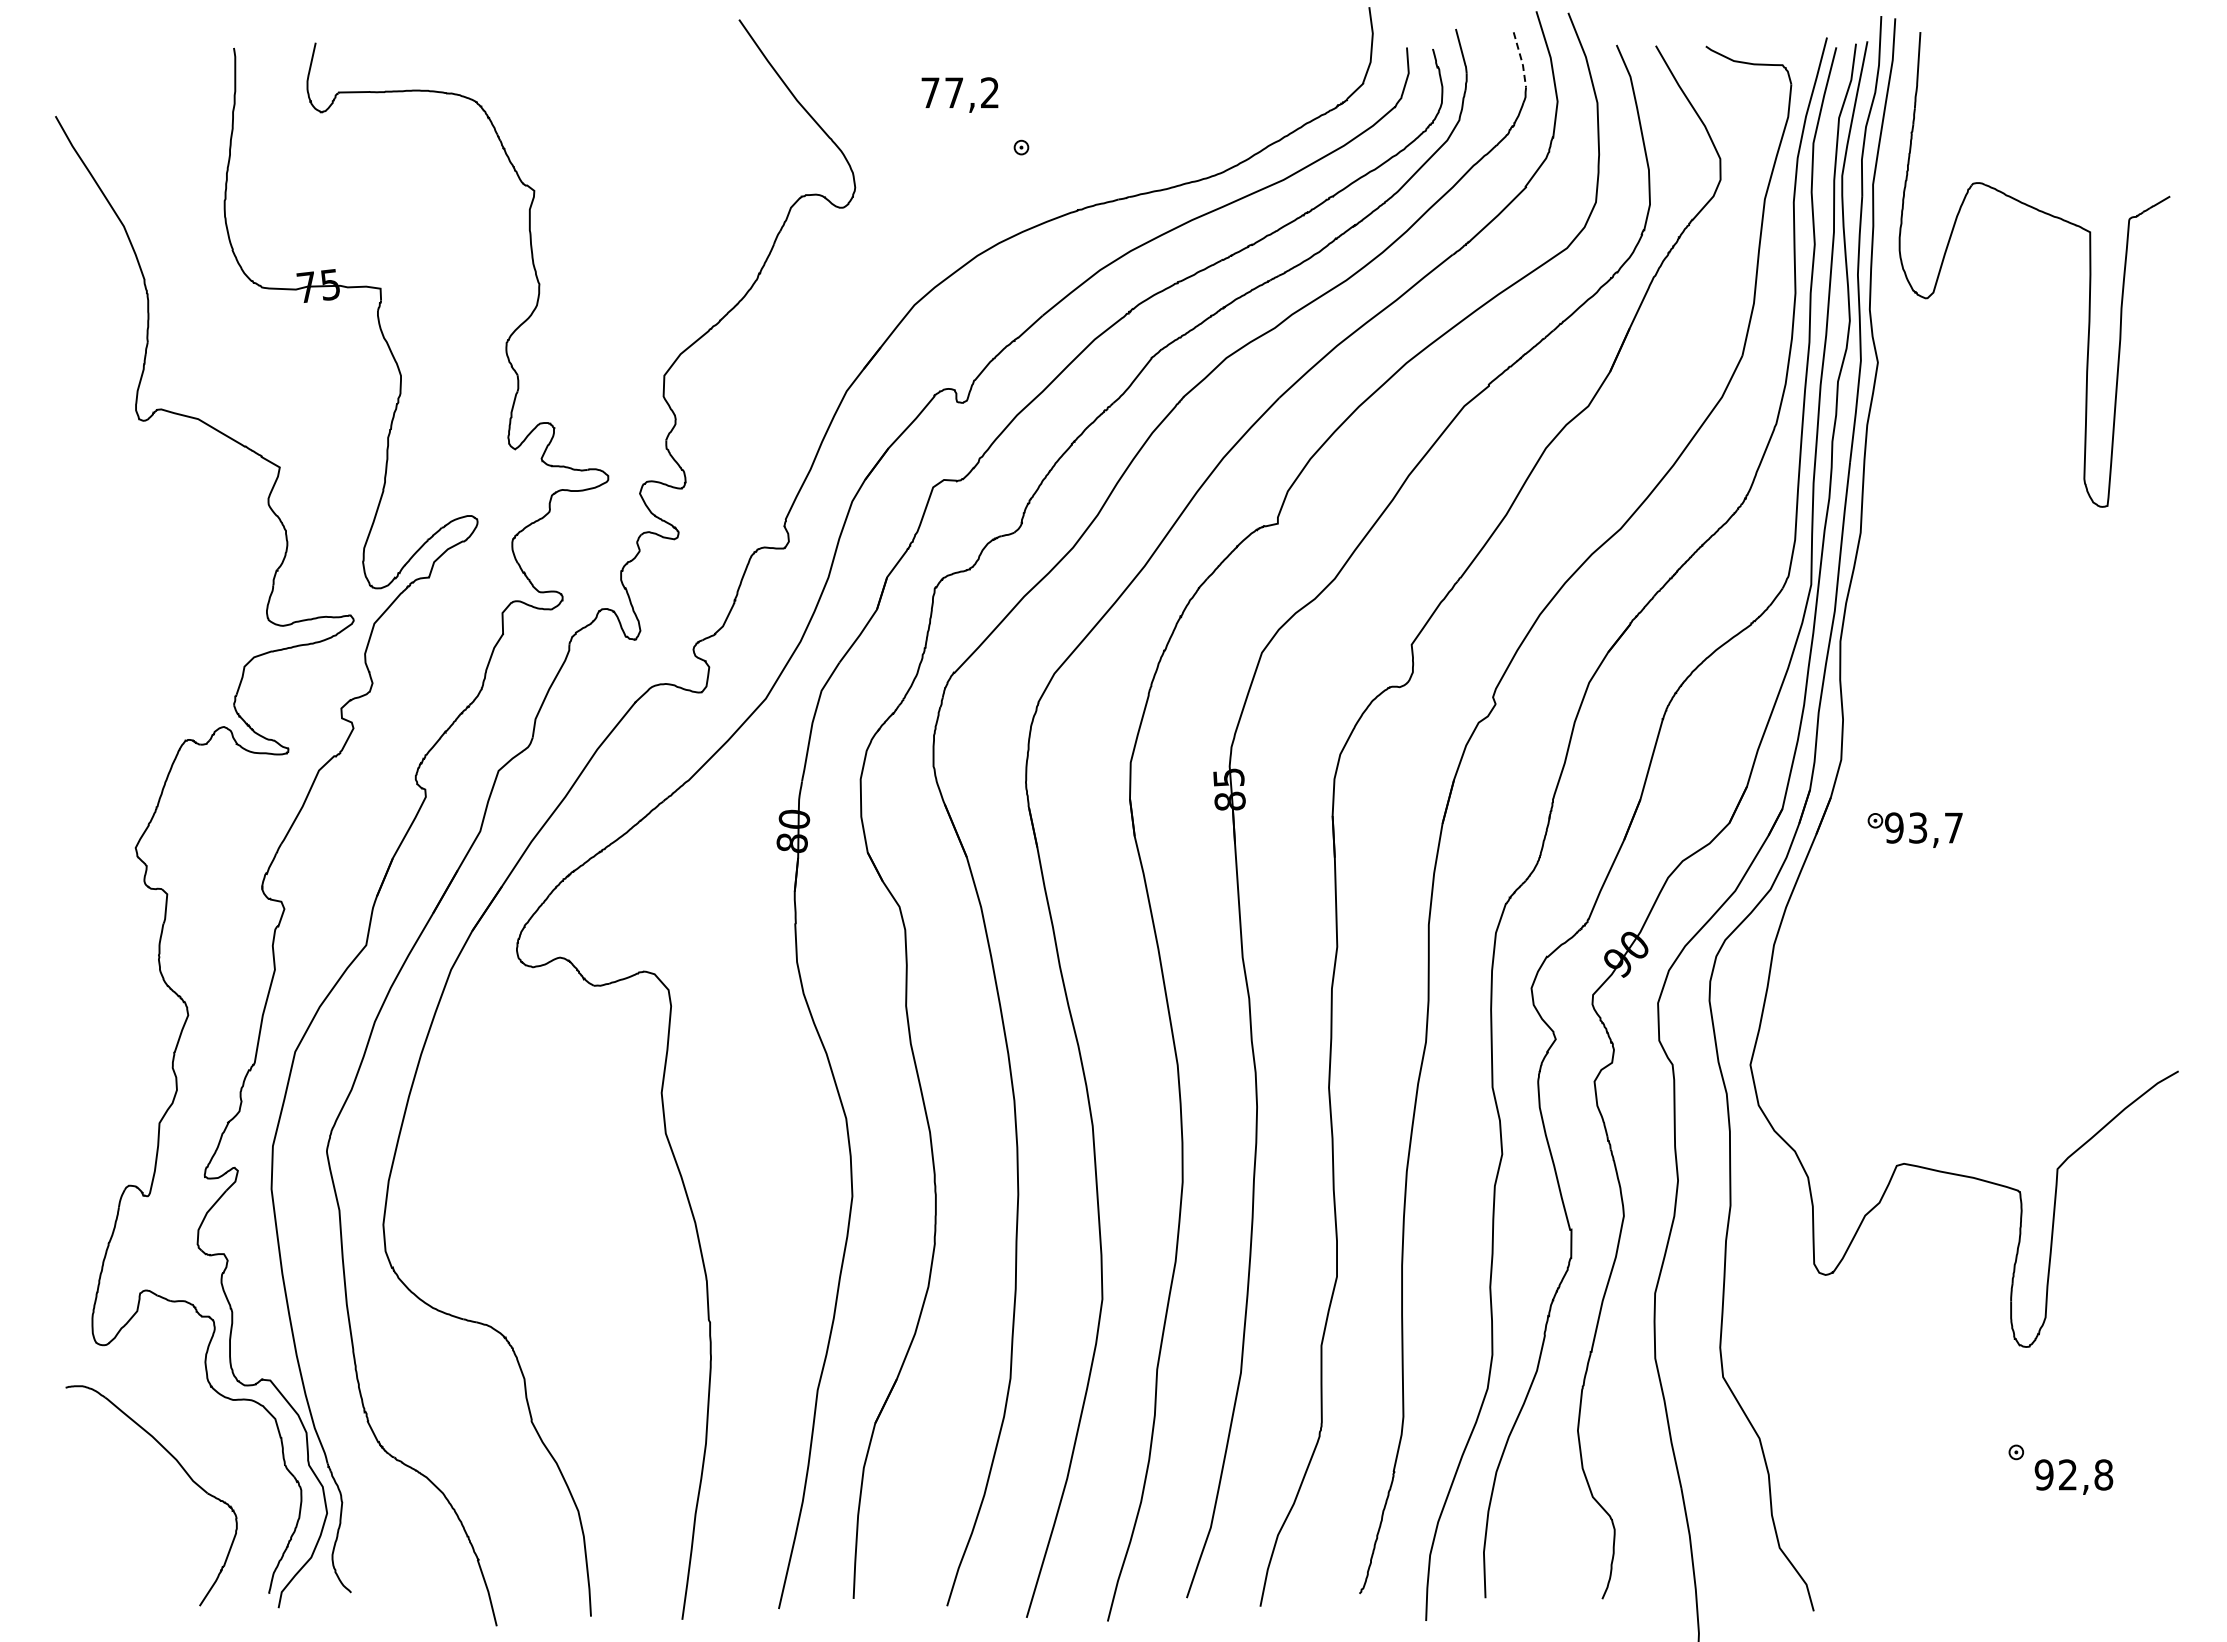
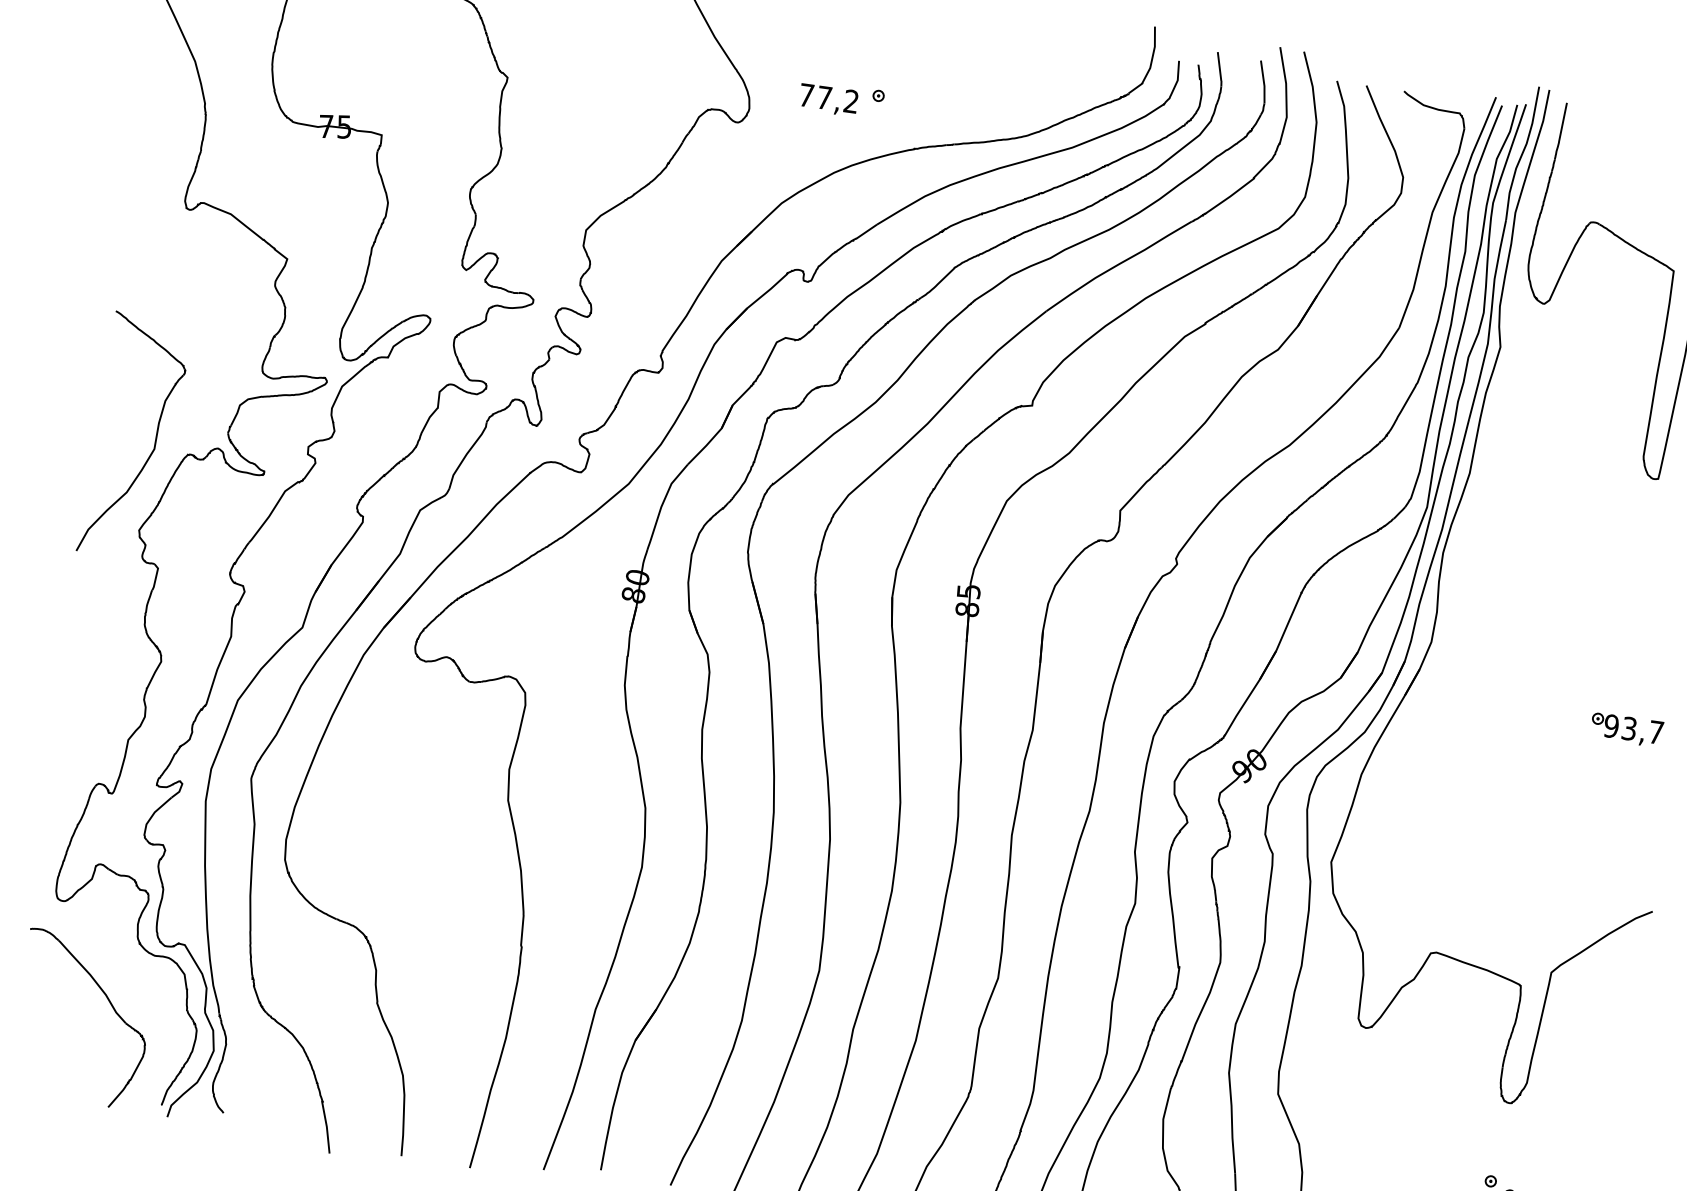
line: (1521, 60) -> (1263, 82), dashed -> solid
text: (959, 94) -> (828, 99), moved
part: (140, 725) -> (155, 438), added
part: (1914, 829) -> (1626, 729), moved

